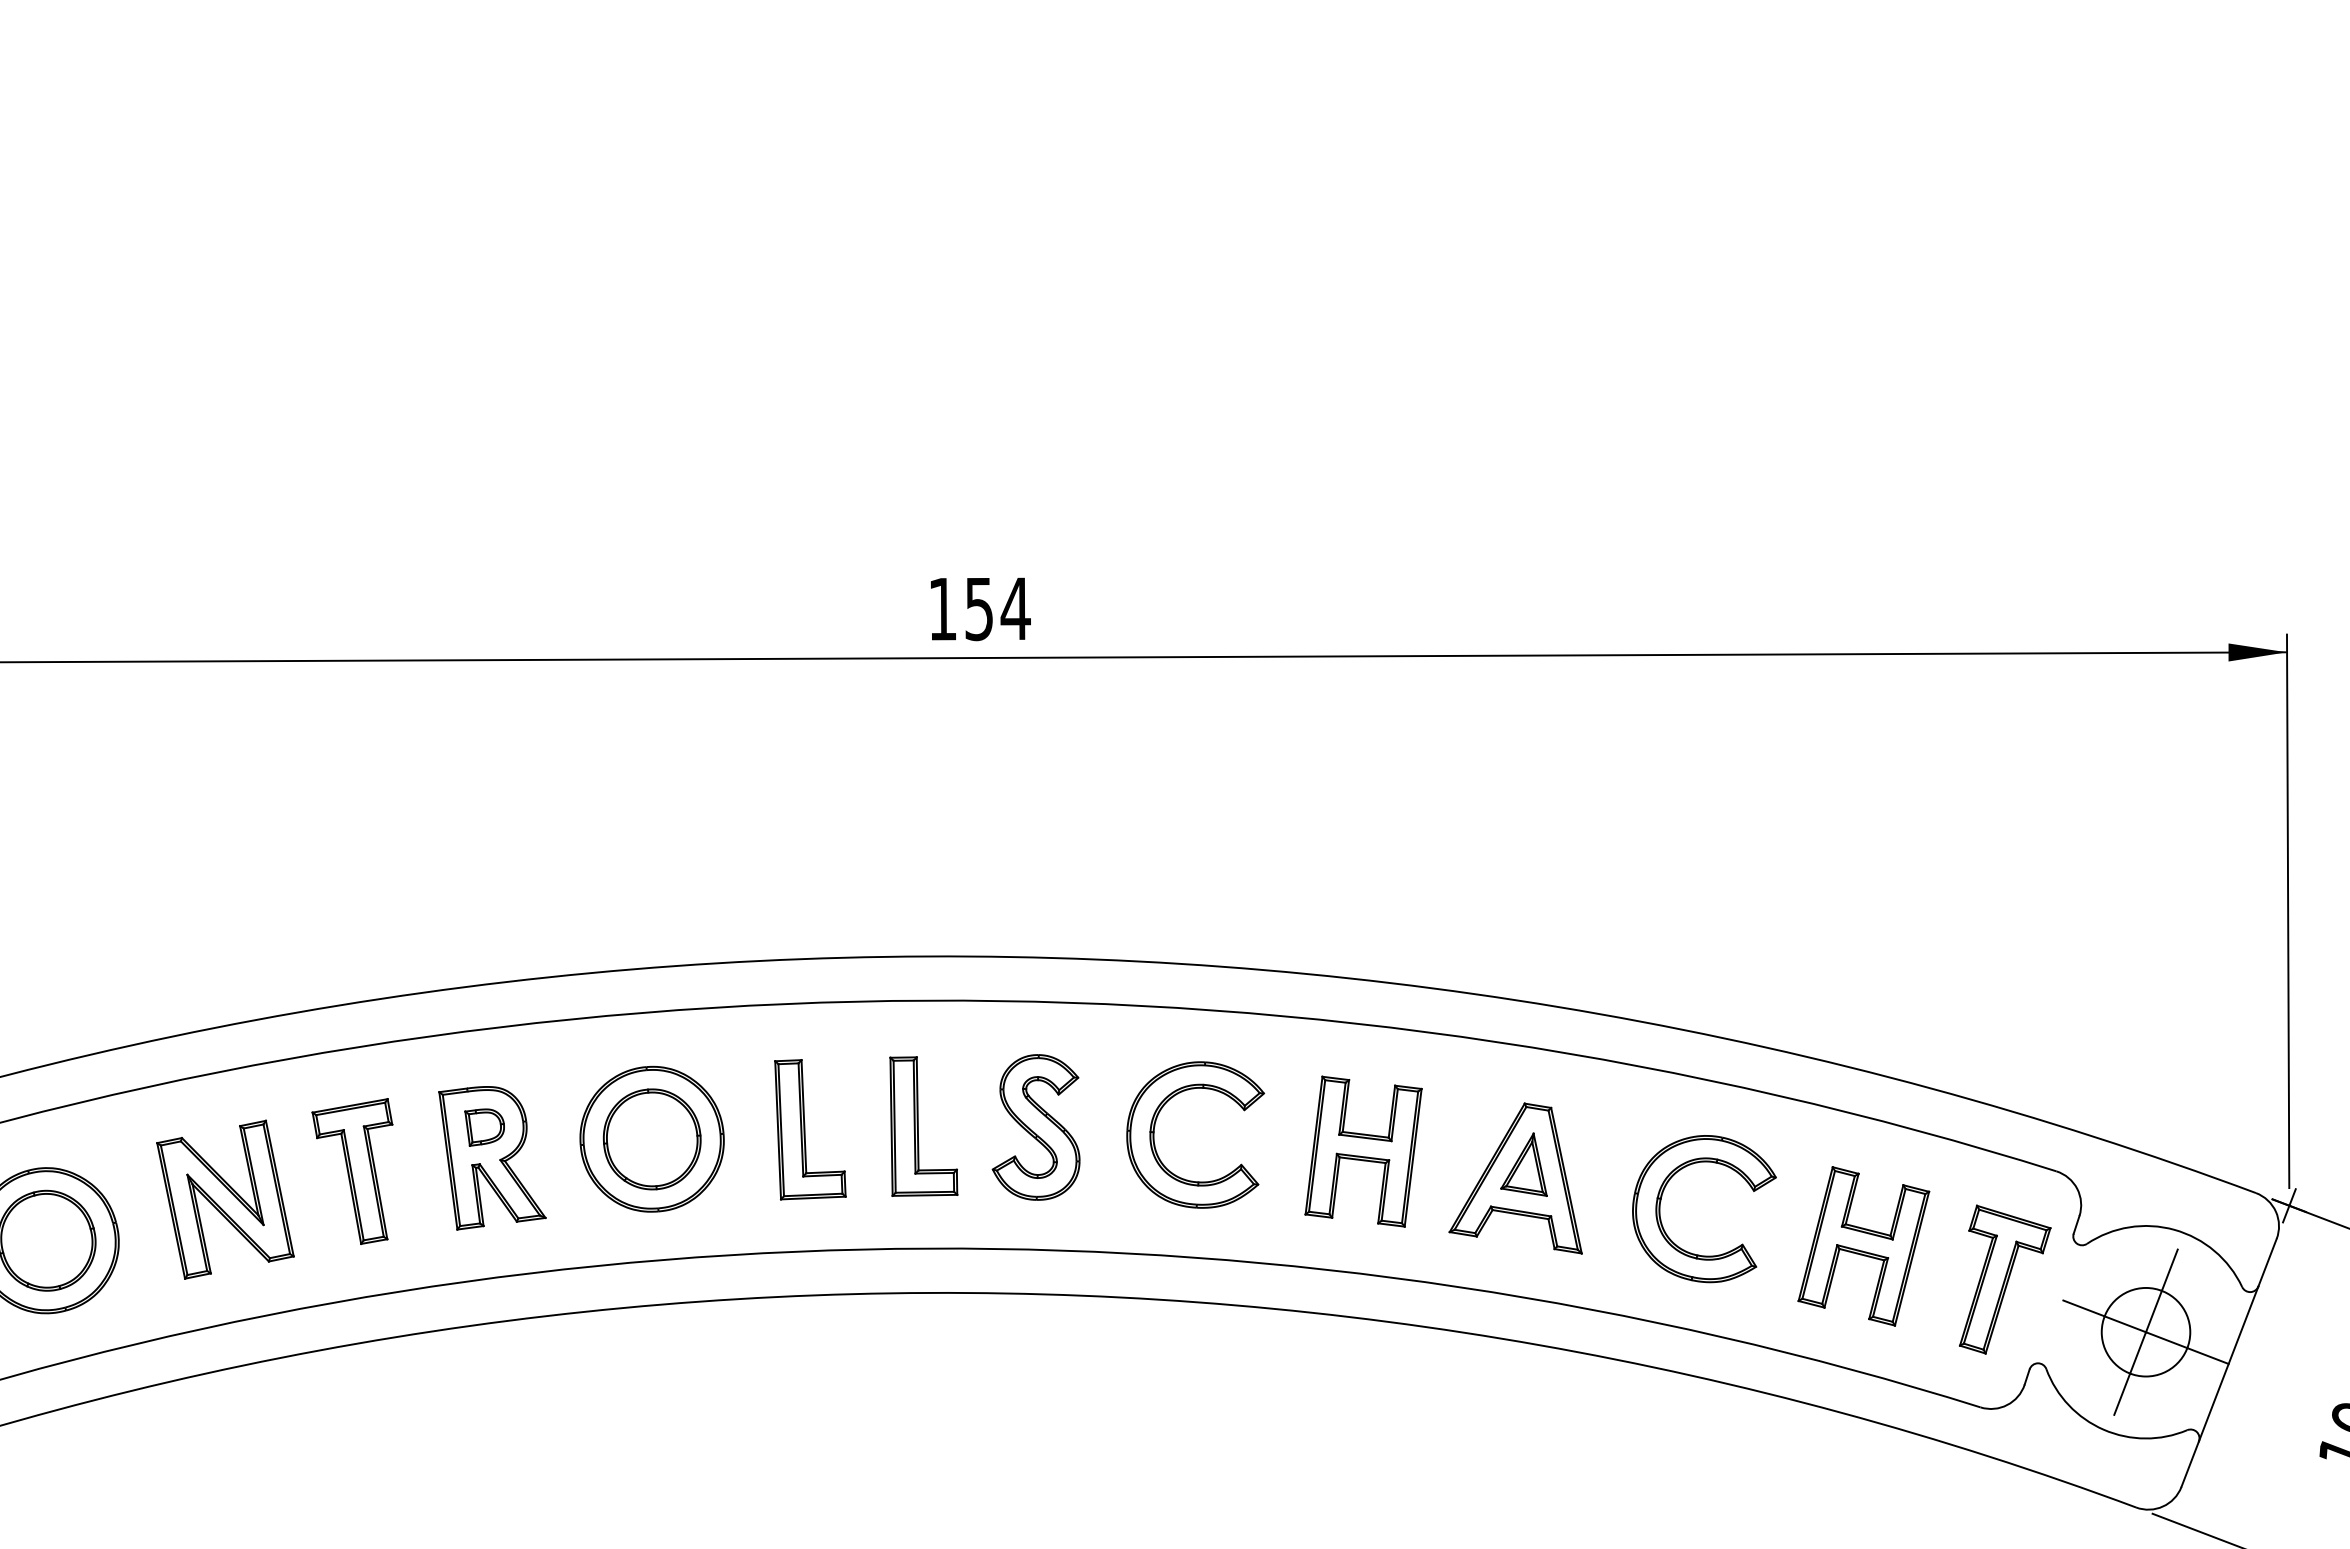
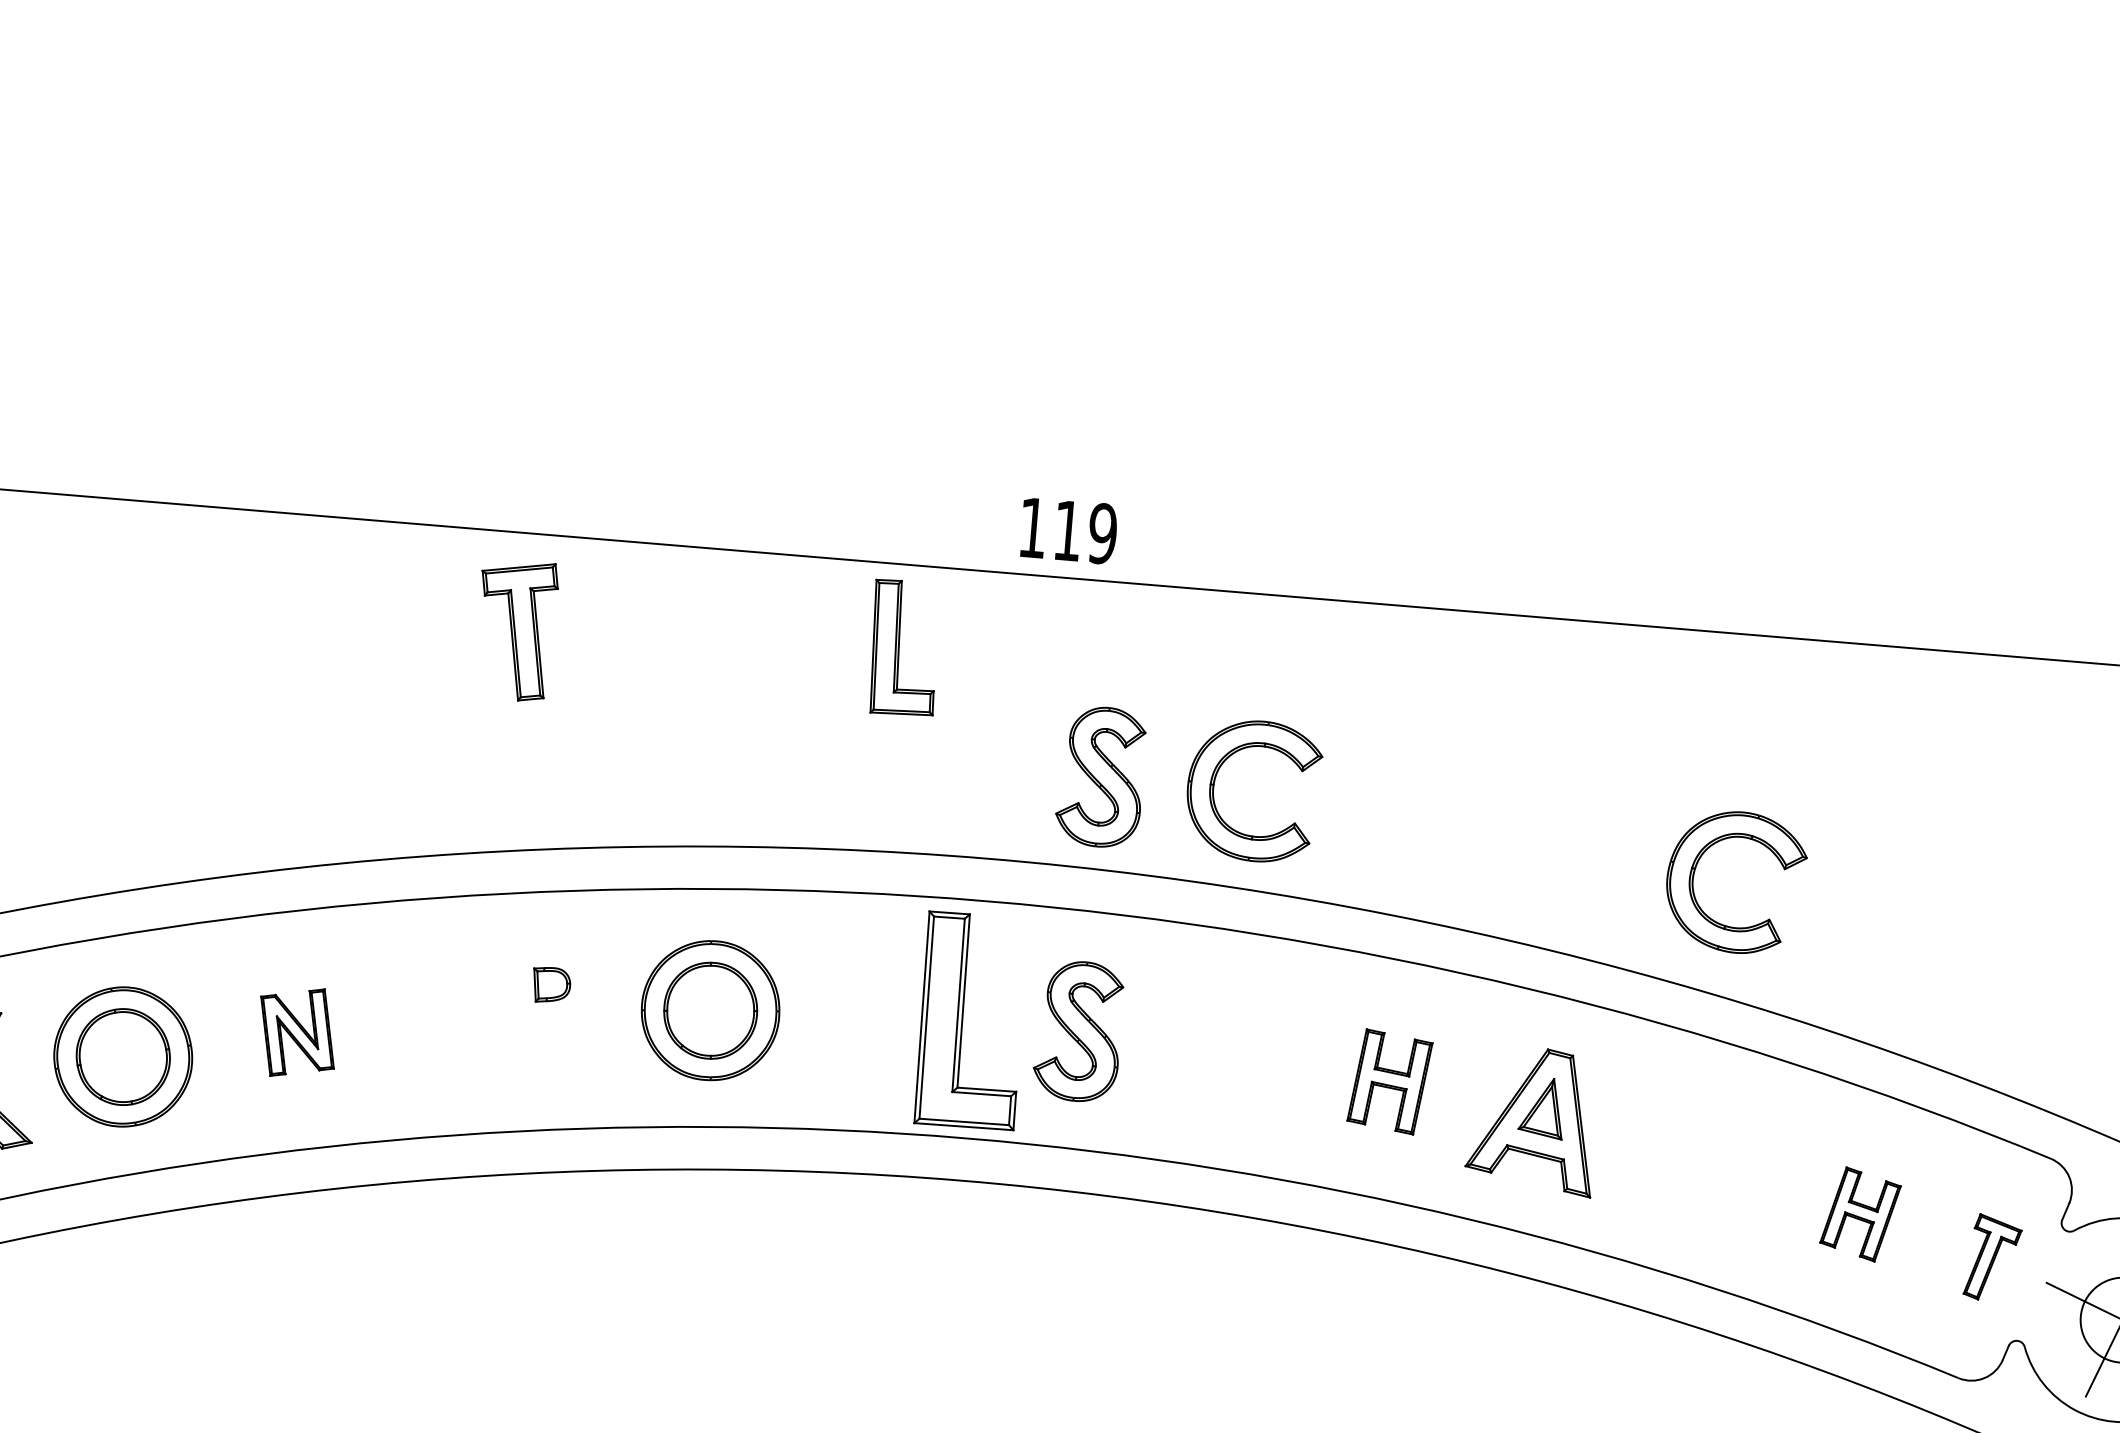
text: (997, 608) -> (1085, 531), 154 -> 119
part: (1035, 861) -> (1100, 777), added
part: (923, 1126) -> (971, 1021), size x1.6
part: (1155, 1126) -> (1215, 779), moved
part: (810, 1129) -> (904, 648), moved
part: (1363, 1151) -> (1389, 1081), size x0.7
part: (492, 1158) -> (556, 1015), removed
part: (352, 1171) -> (515, 630), moved
part: (225, 1199) -> (297, 1032), size x0.6
part: (1661, 1201) -> (1695, 871), moved
part: (1863, 1246) -> (1860, 1214), size x0.6
part: (2005, 1279) -> (1993, 1257), size x0.6

